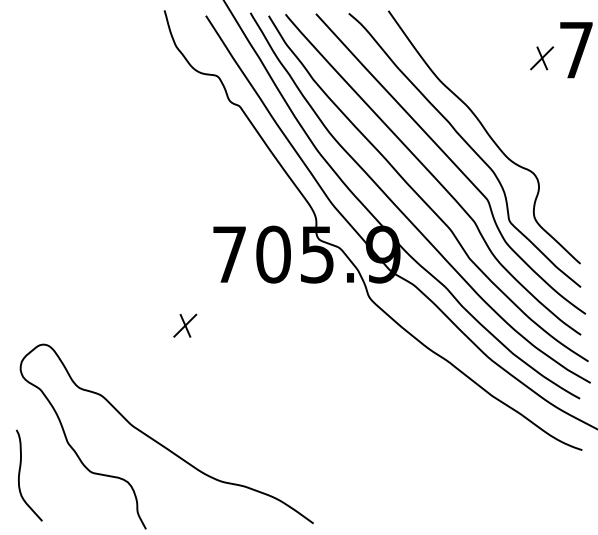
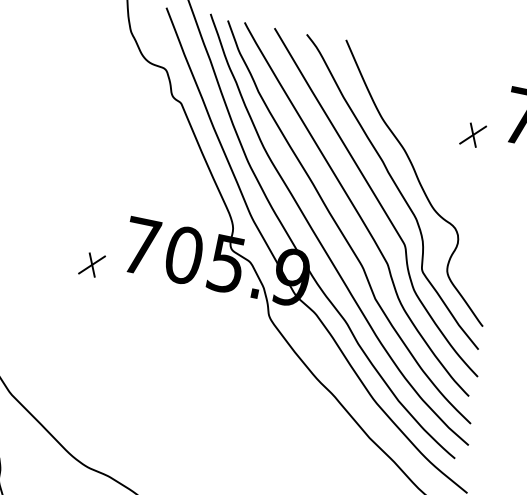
part: (542, 58) -> (473, 135), moved
part: (185, 325) -> (92, 264), moved

